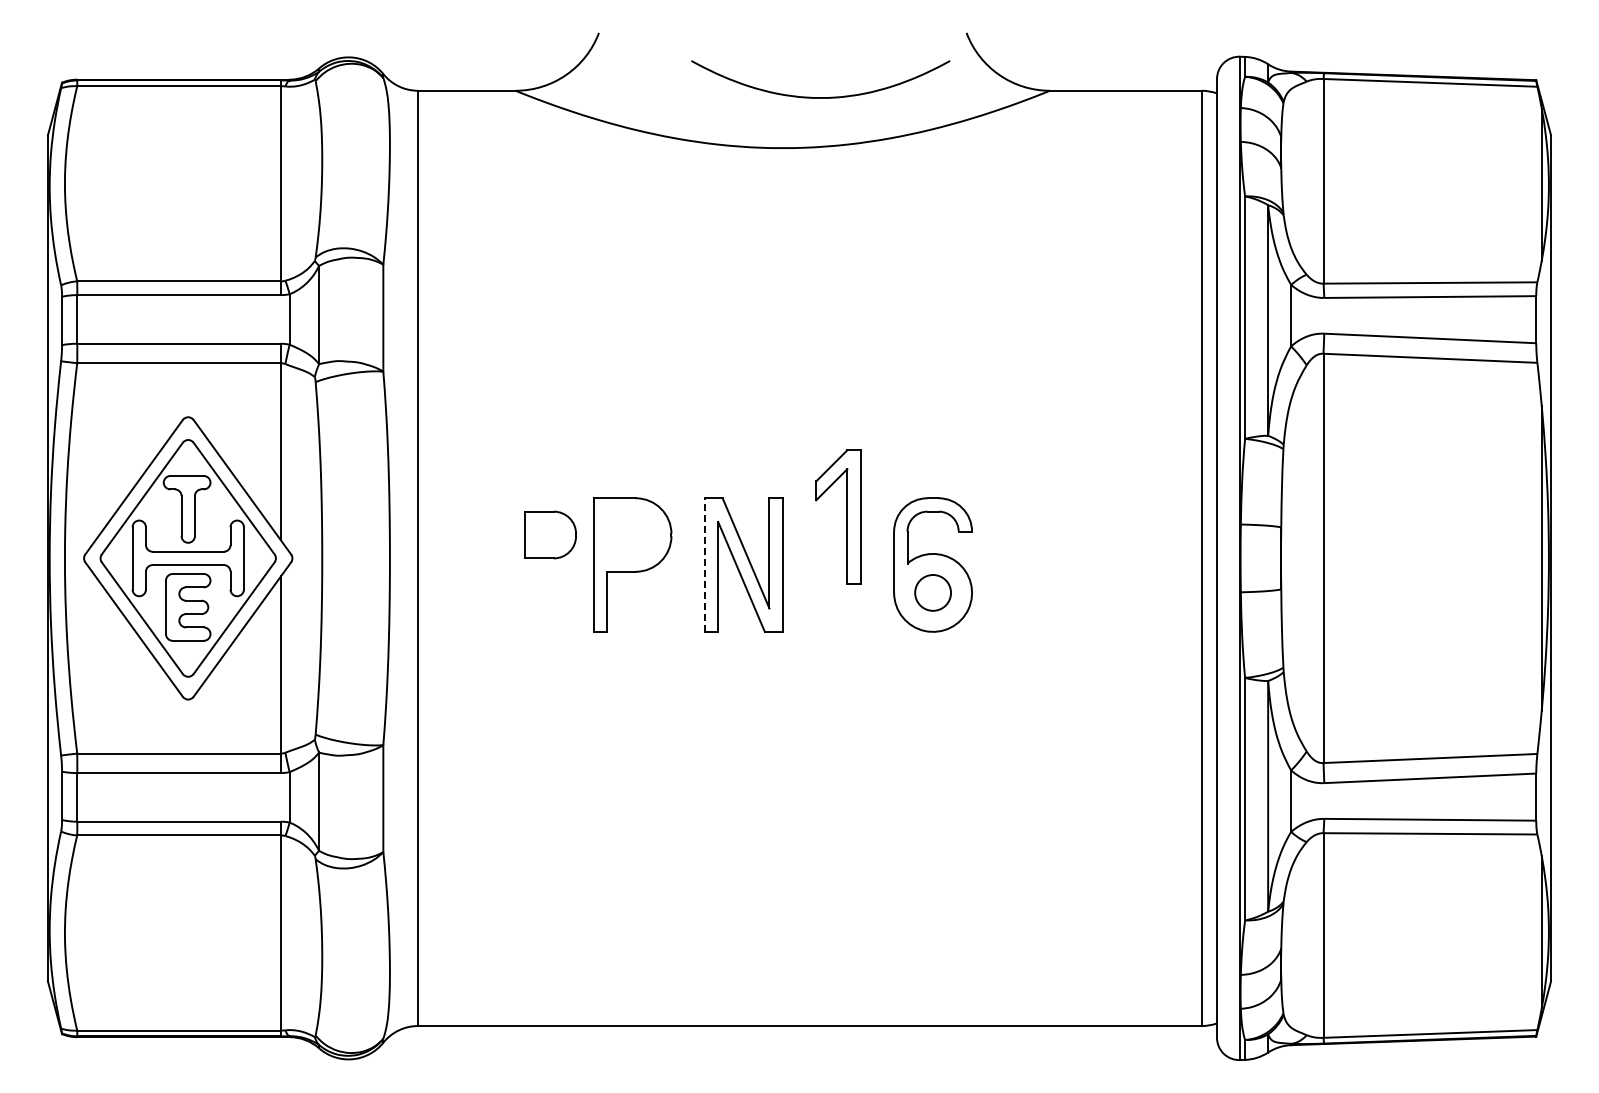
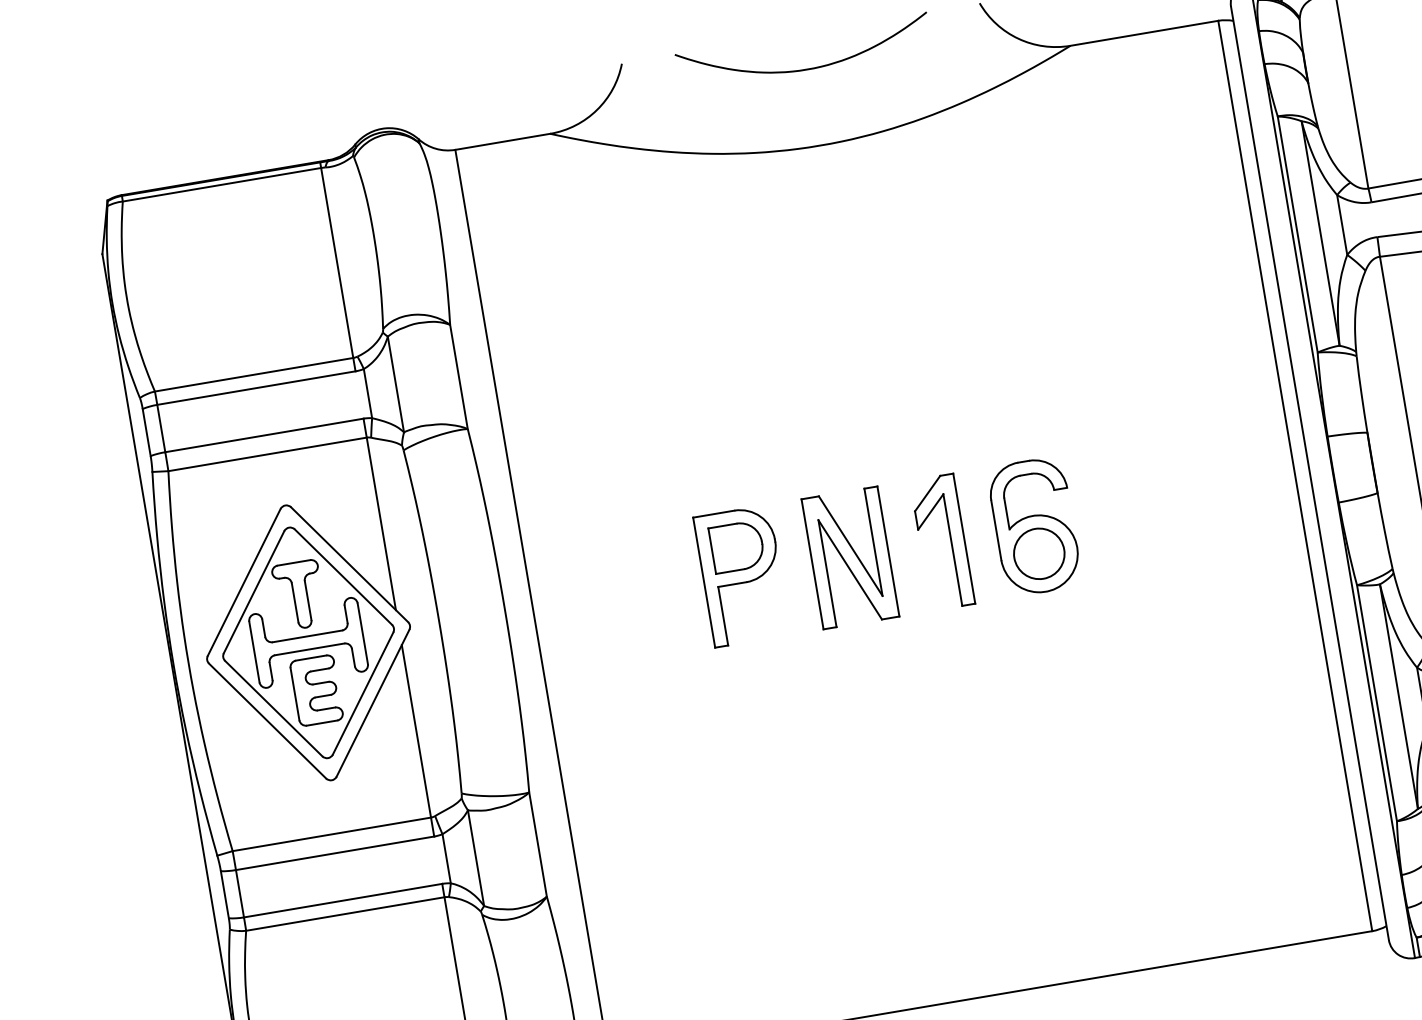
curve: (820, 97) -> (806, 69), moved
part: (846, 516) -> (950, 540), moved
part: (550, 534) -> (737, 546), moved
line: (704, 565) -> (812, 564), dashed -> solid
circle: (932, 592) -> (1038, 553), size x1.43

